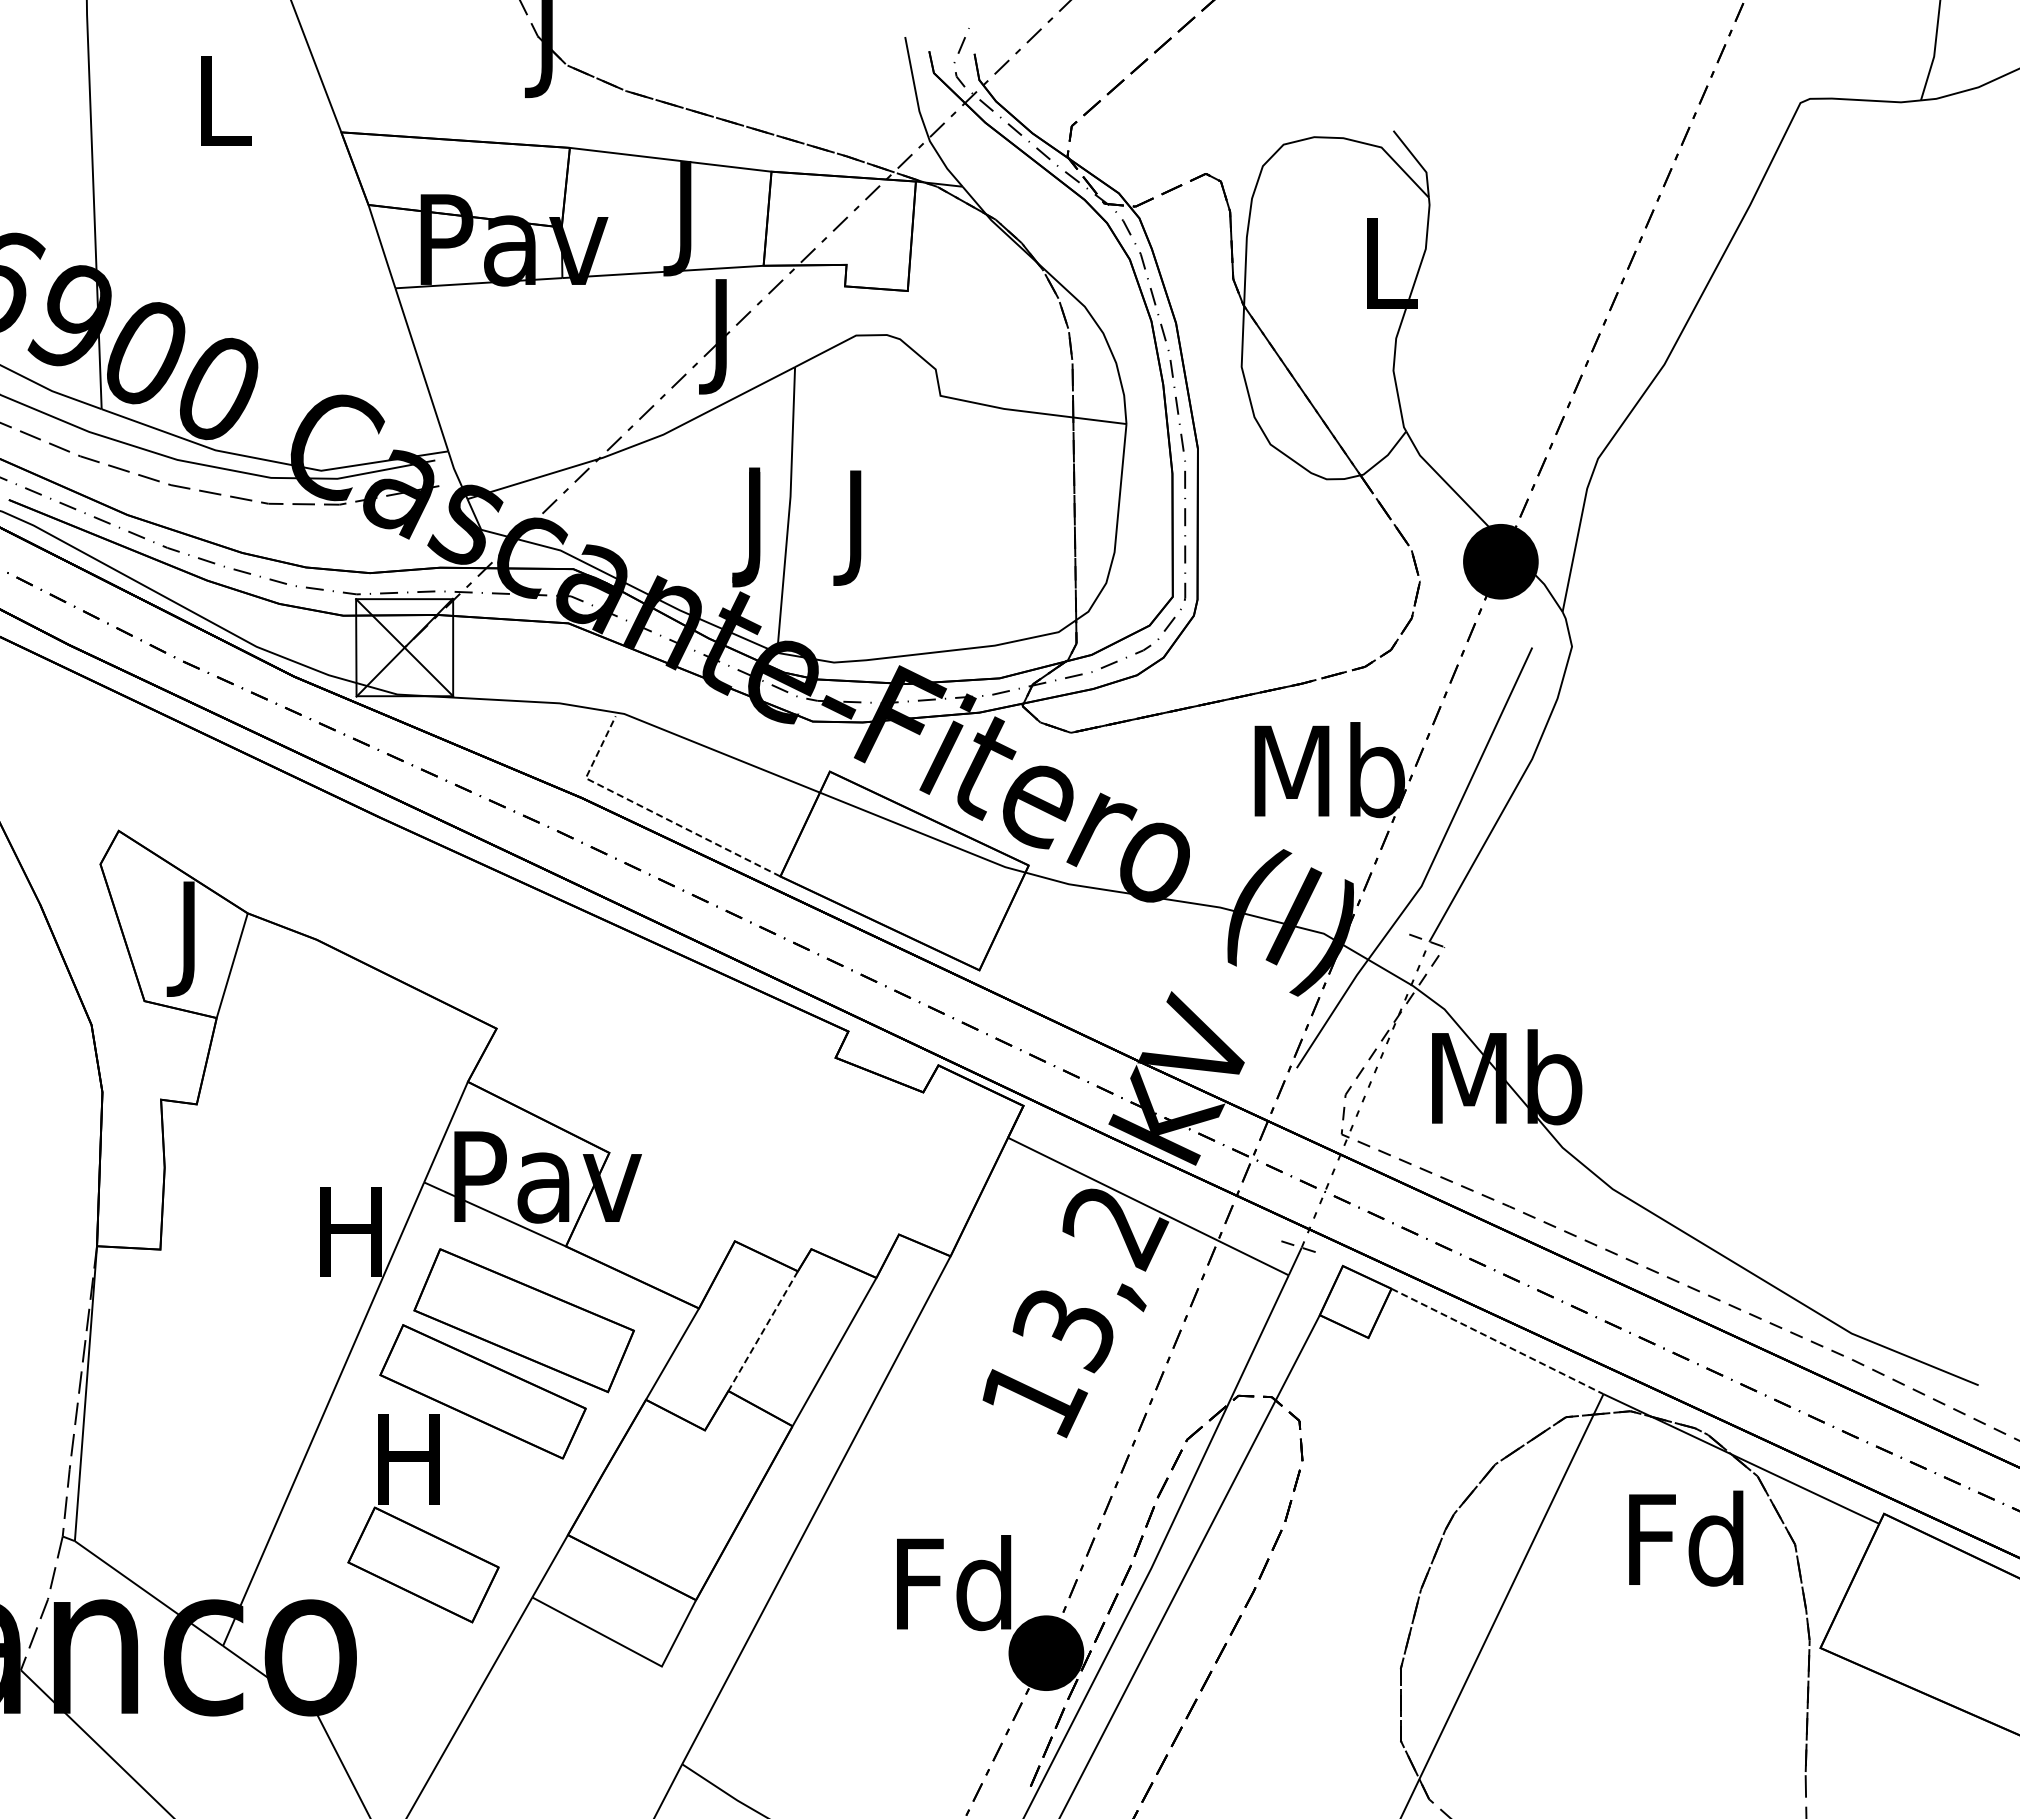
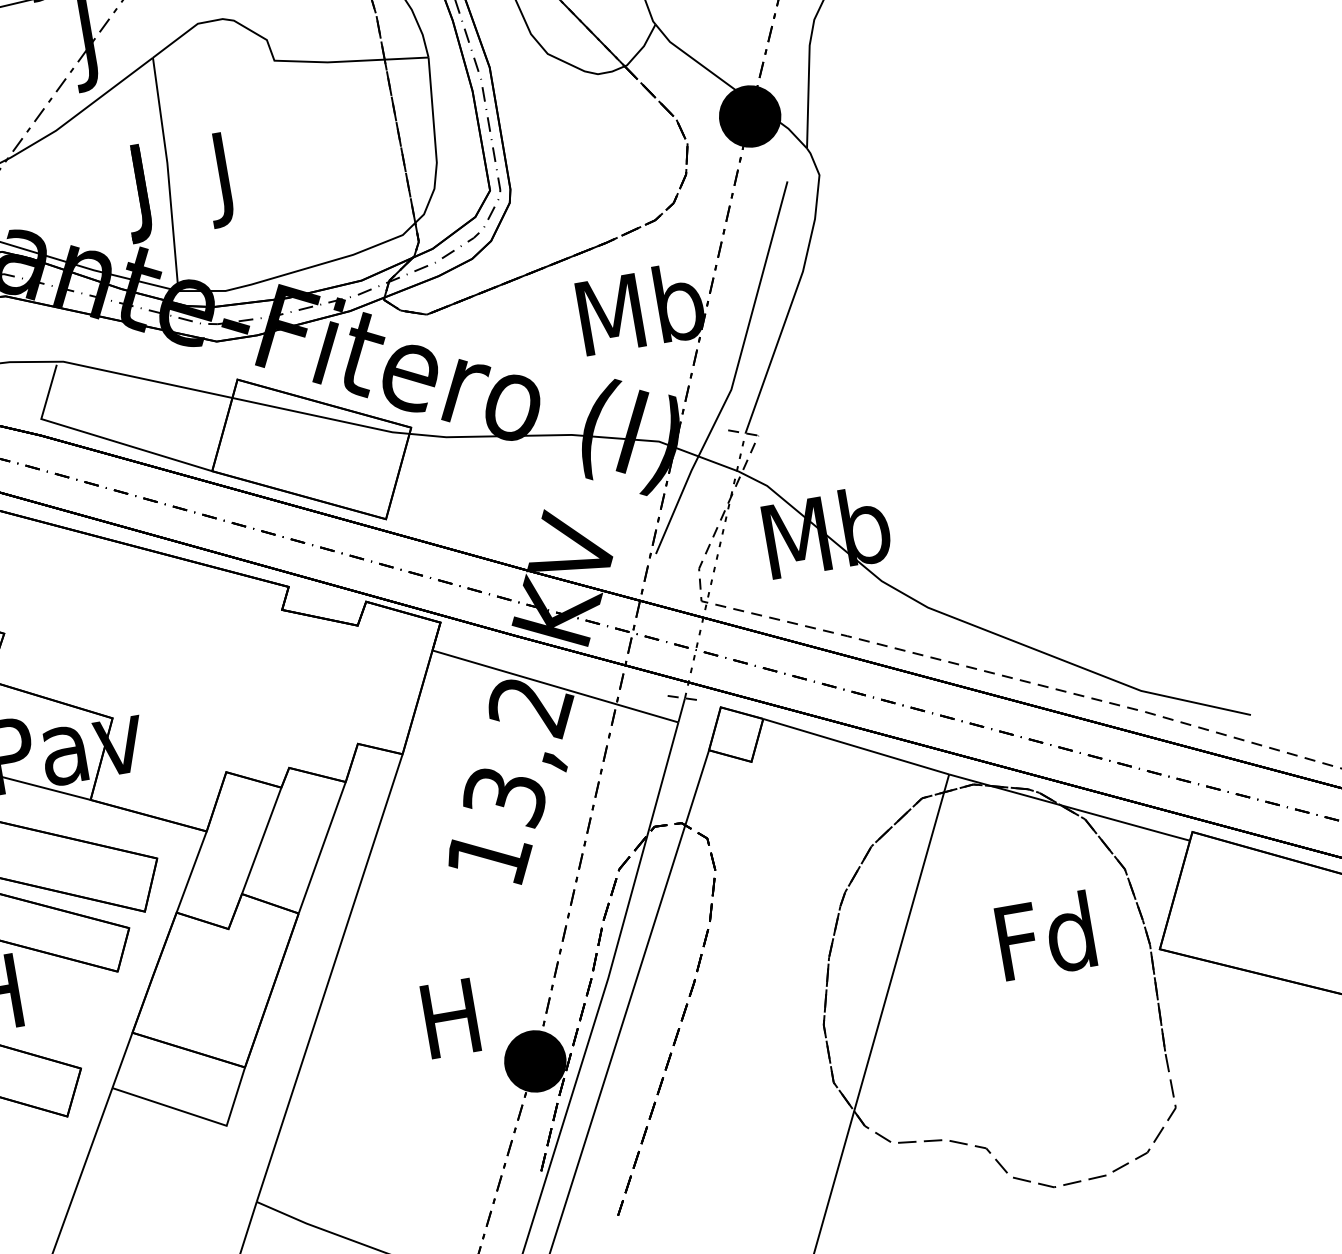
line: (651, 811) -> (99, 436), dashed -> solid
line: (762, 1331) -> (261, 841), dashed -> solid
line: (1497, 1341) -> (856, 746), dashed -> solid
text: (1686, 1538) -> (1046, 936), moved
text: (954, 1583) -> (451, 1017), Fd -> H

